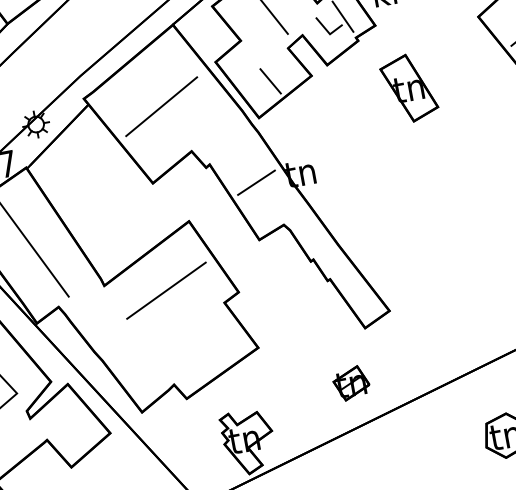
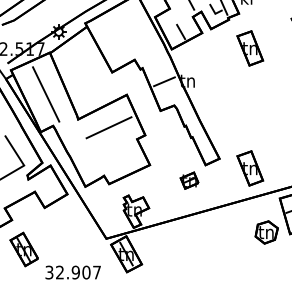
line: (161, 106) -> (123, 34), removed
part: (452, 318) -> (250, 168), added
part: (351, 383) -> (189, 180), moved

